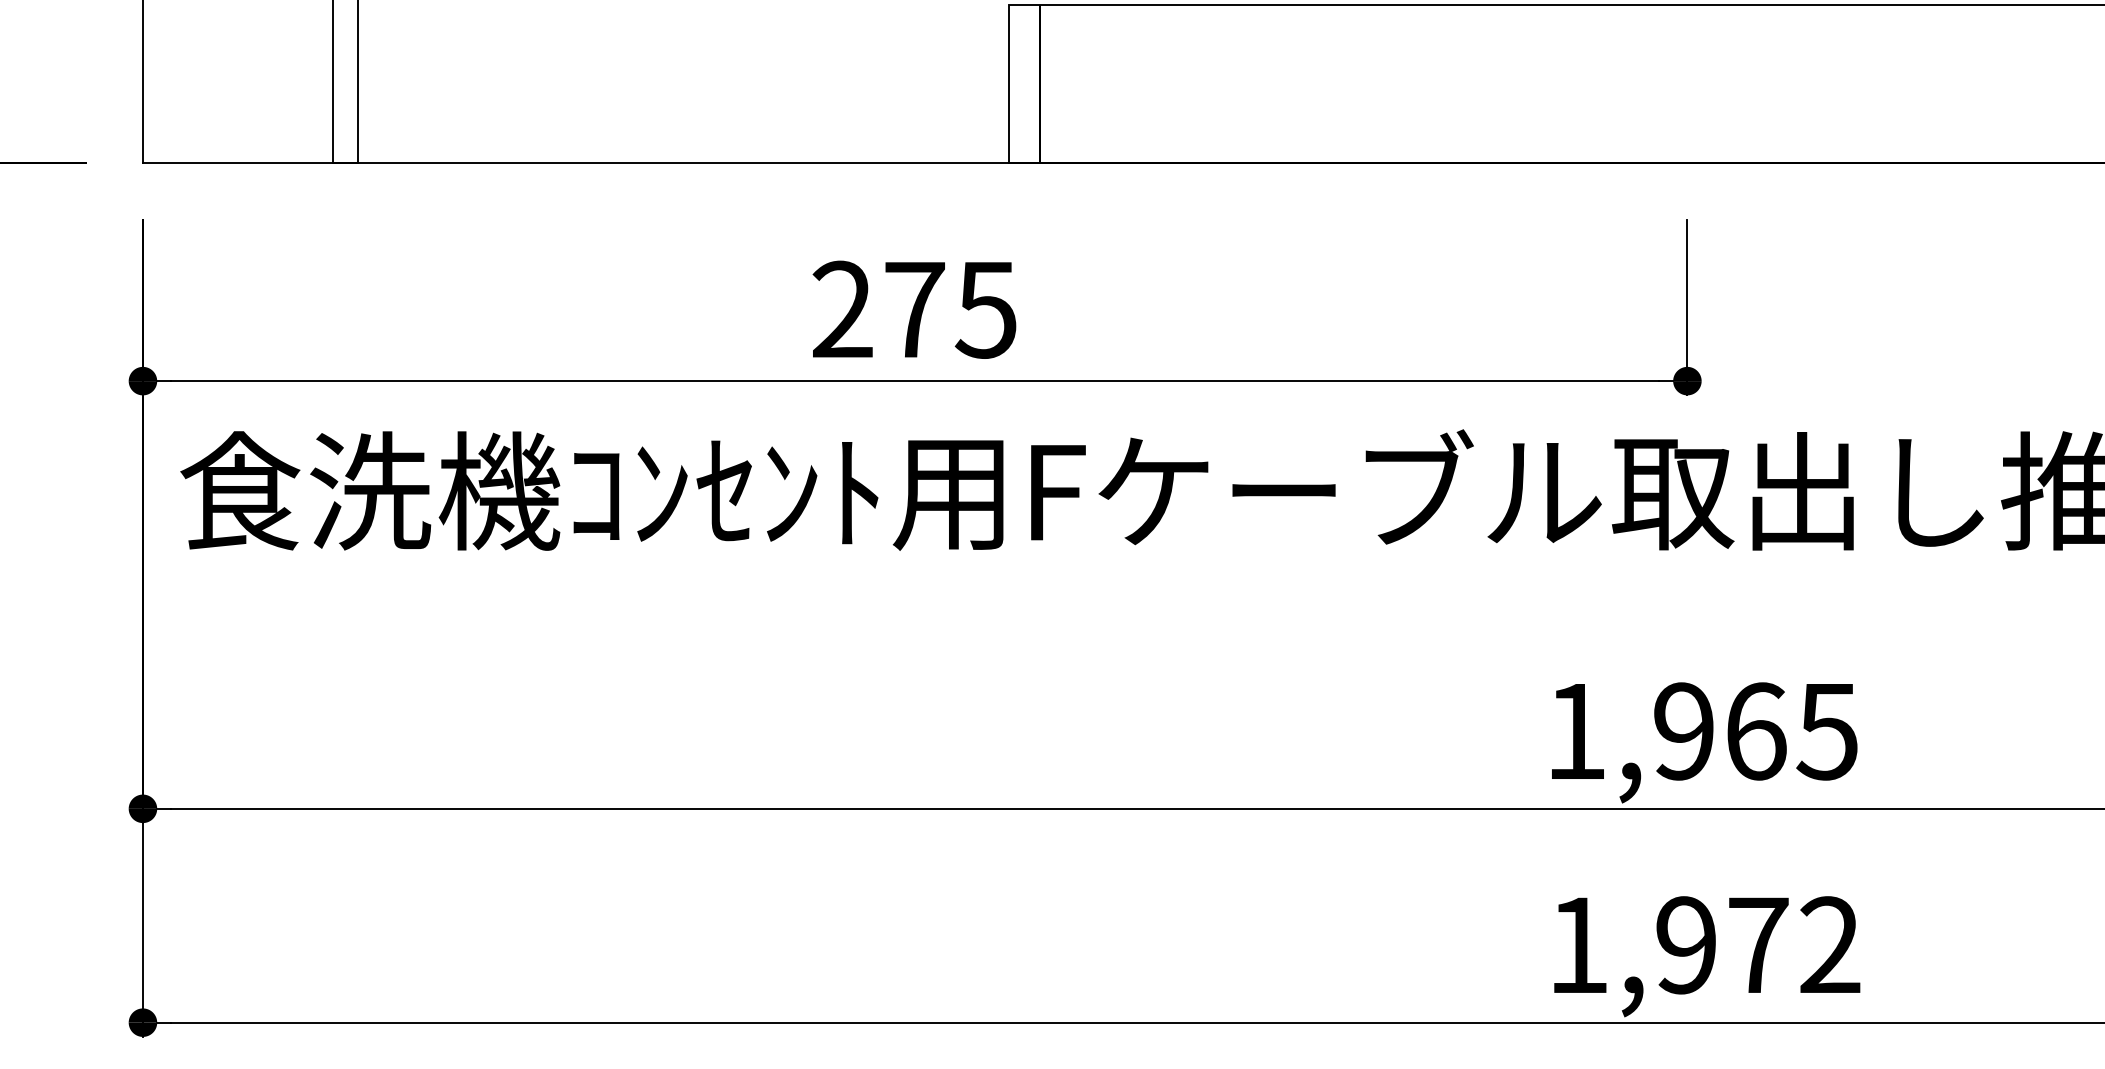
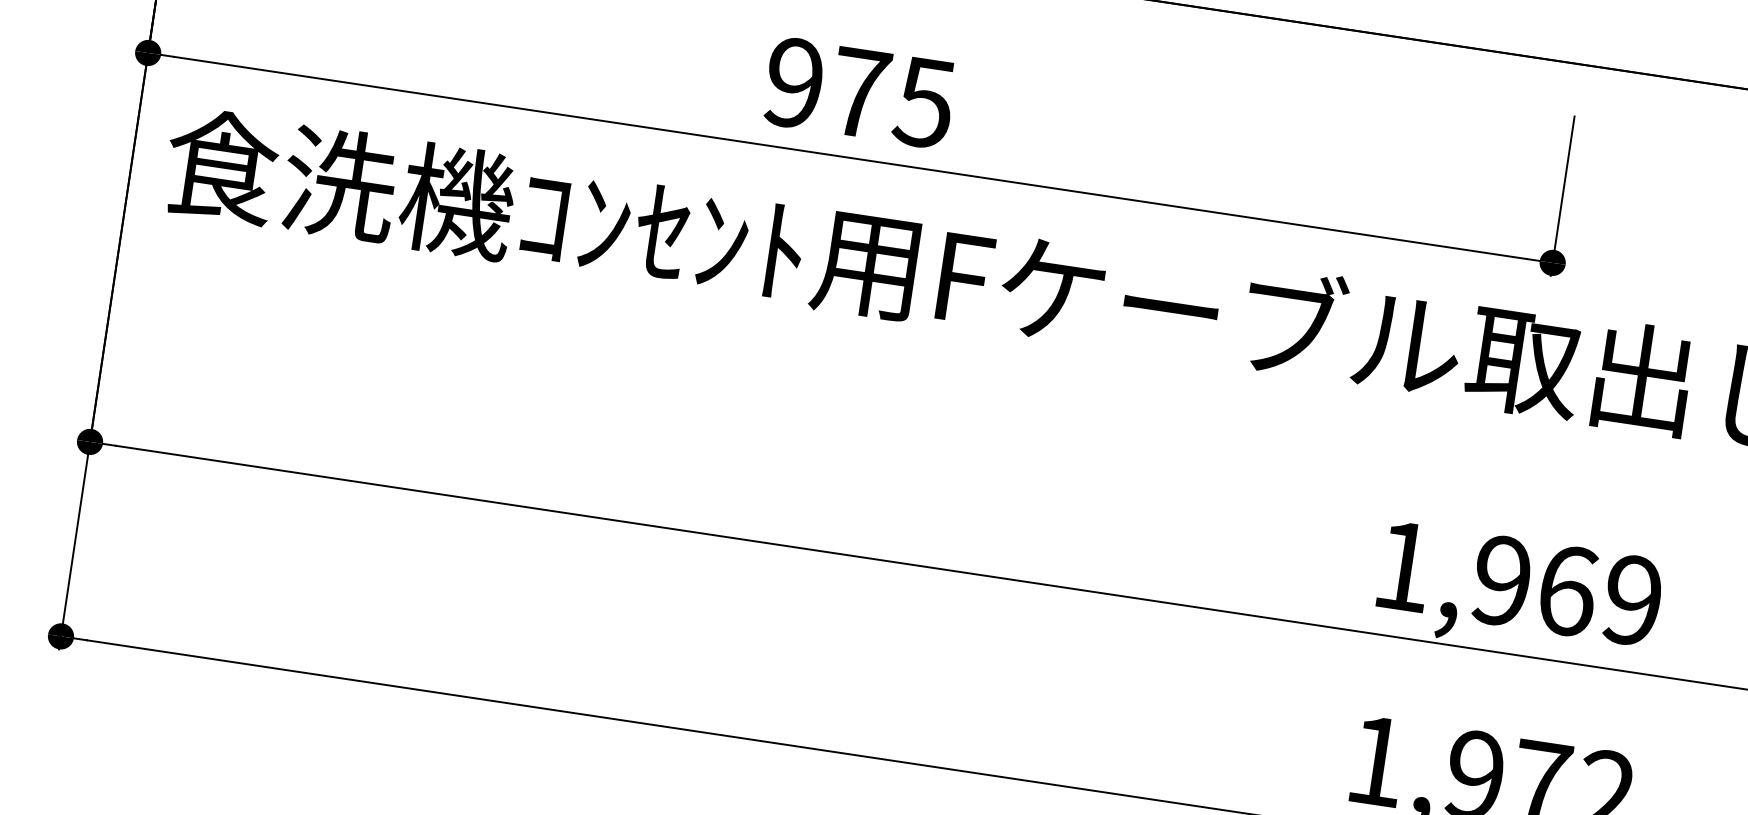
text: (842, 309) -> (794, 82), 275 -> 975
text: (1826, 731) -> (1631, 600), 1,965 -> 1,969

